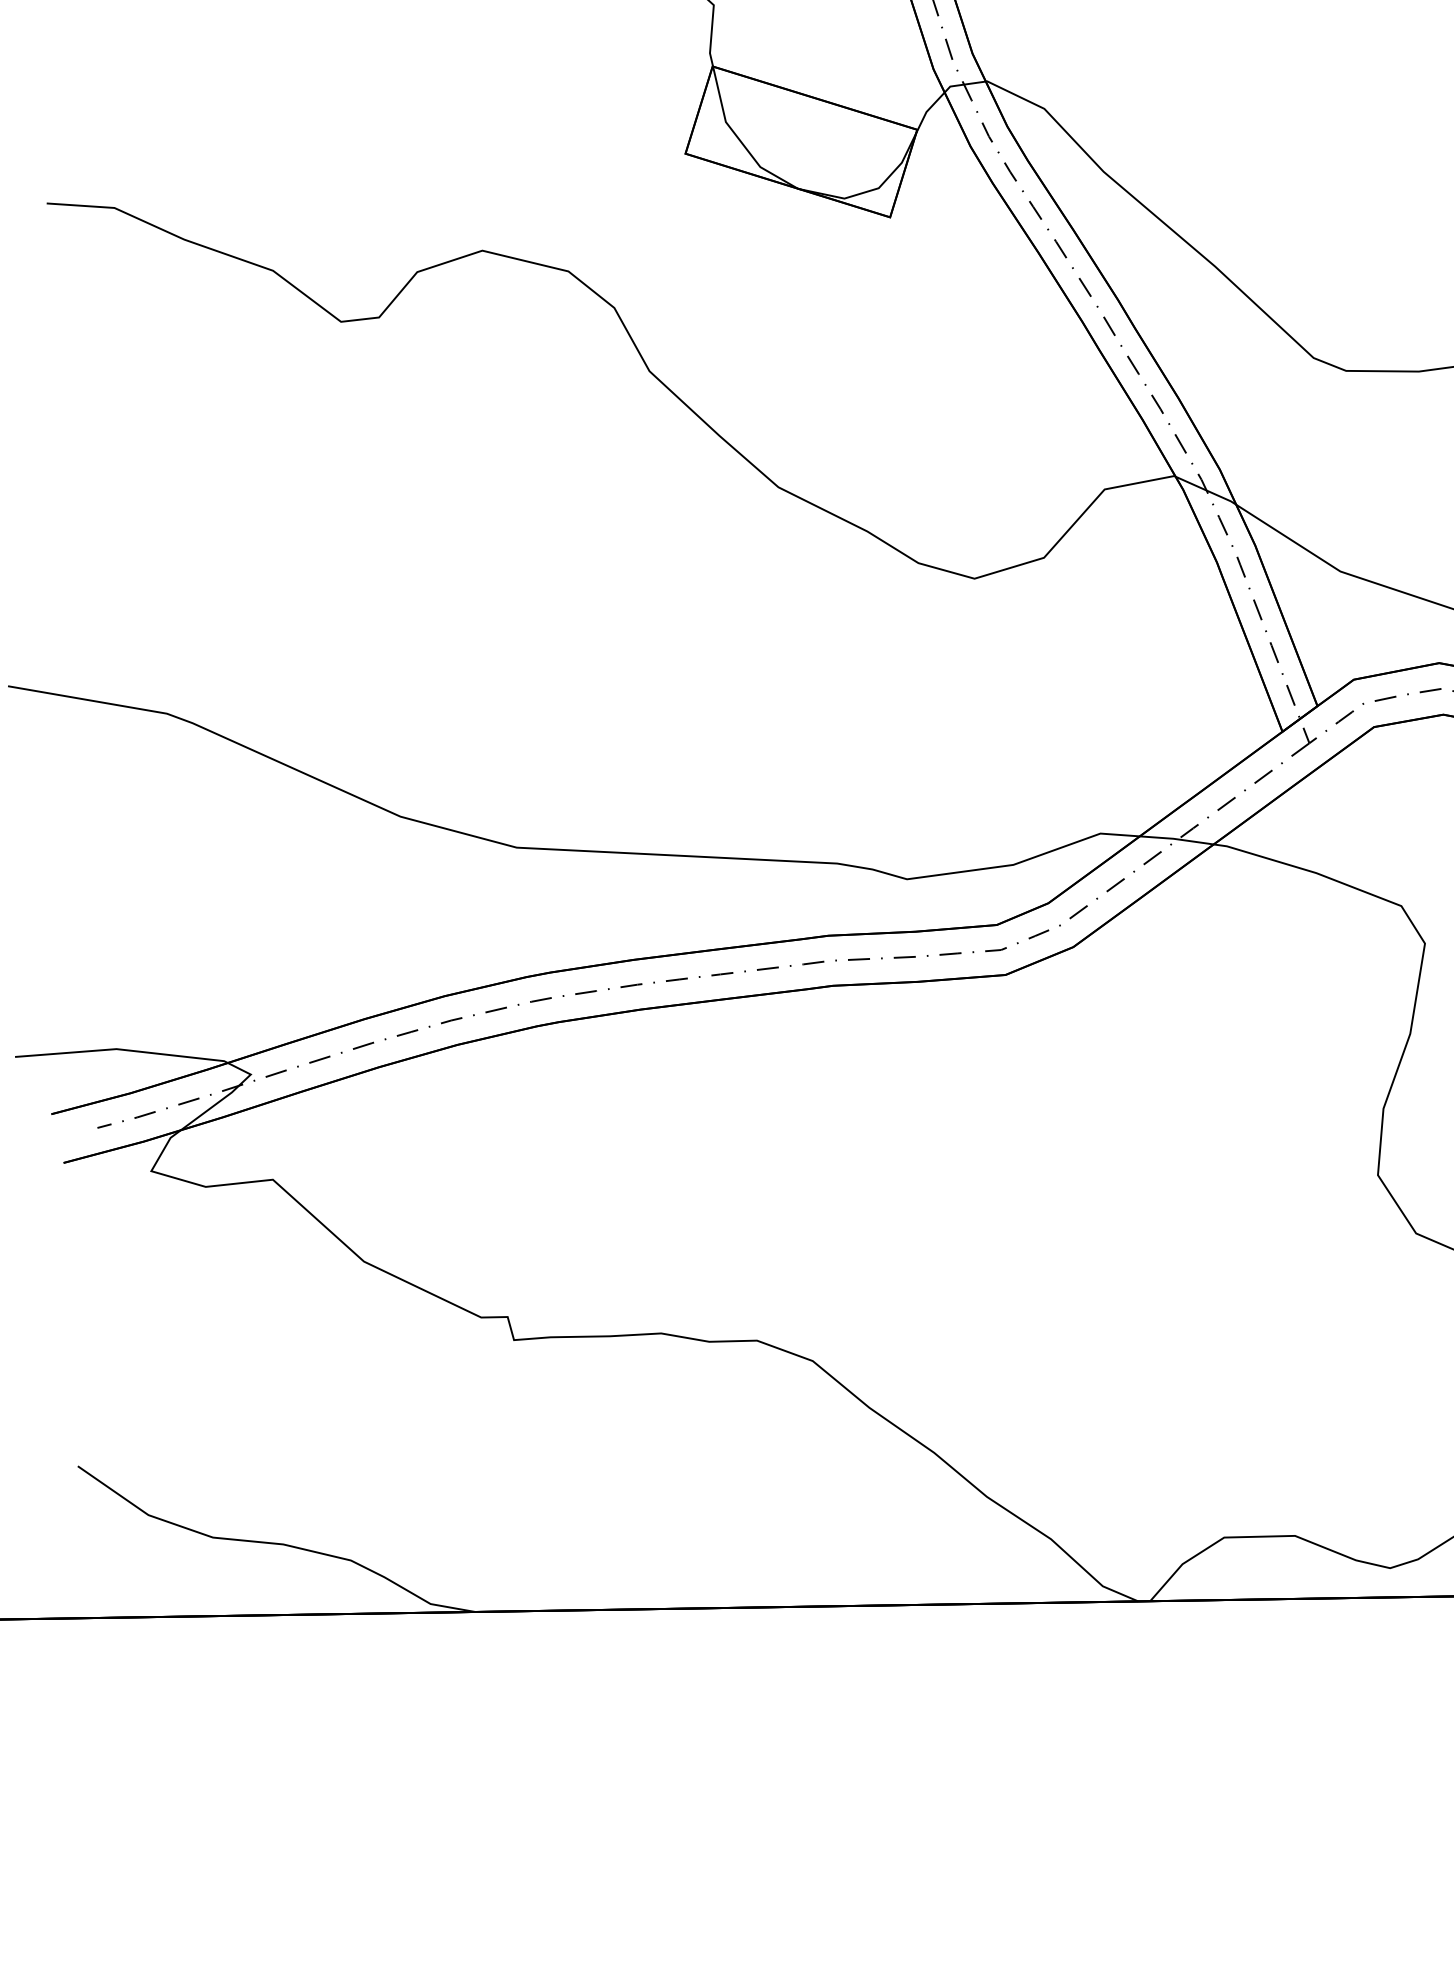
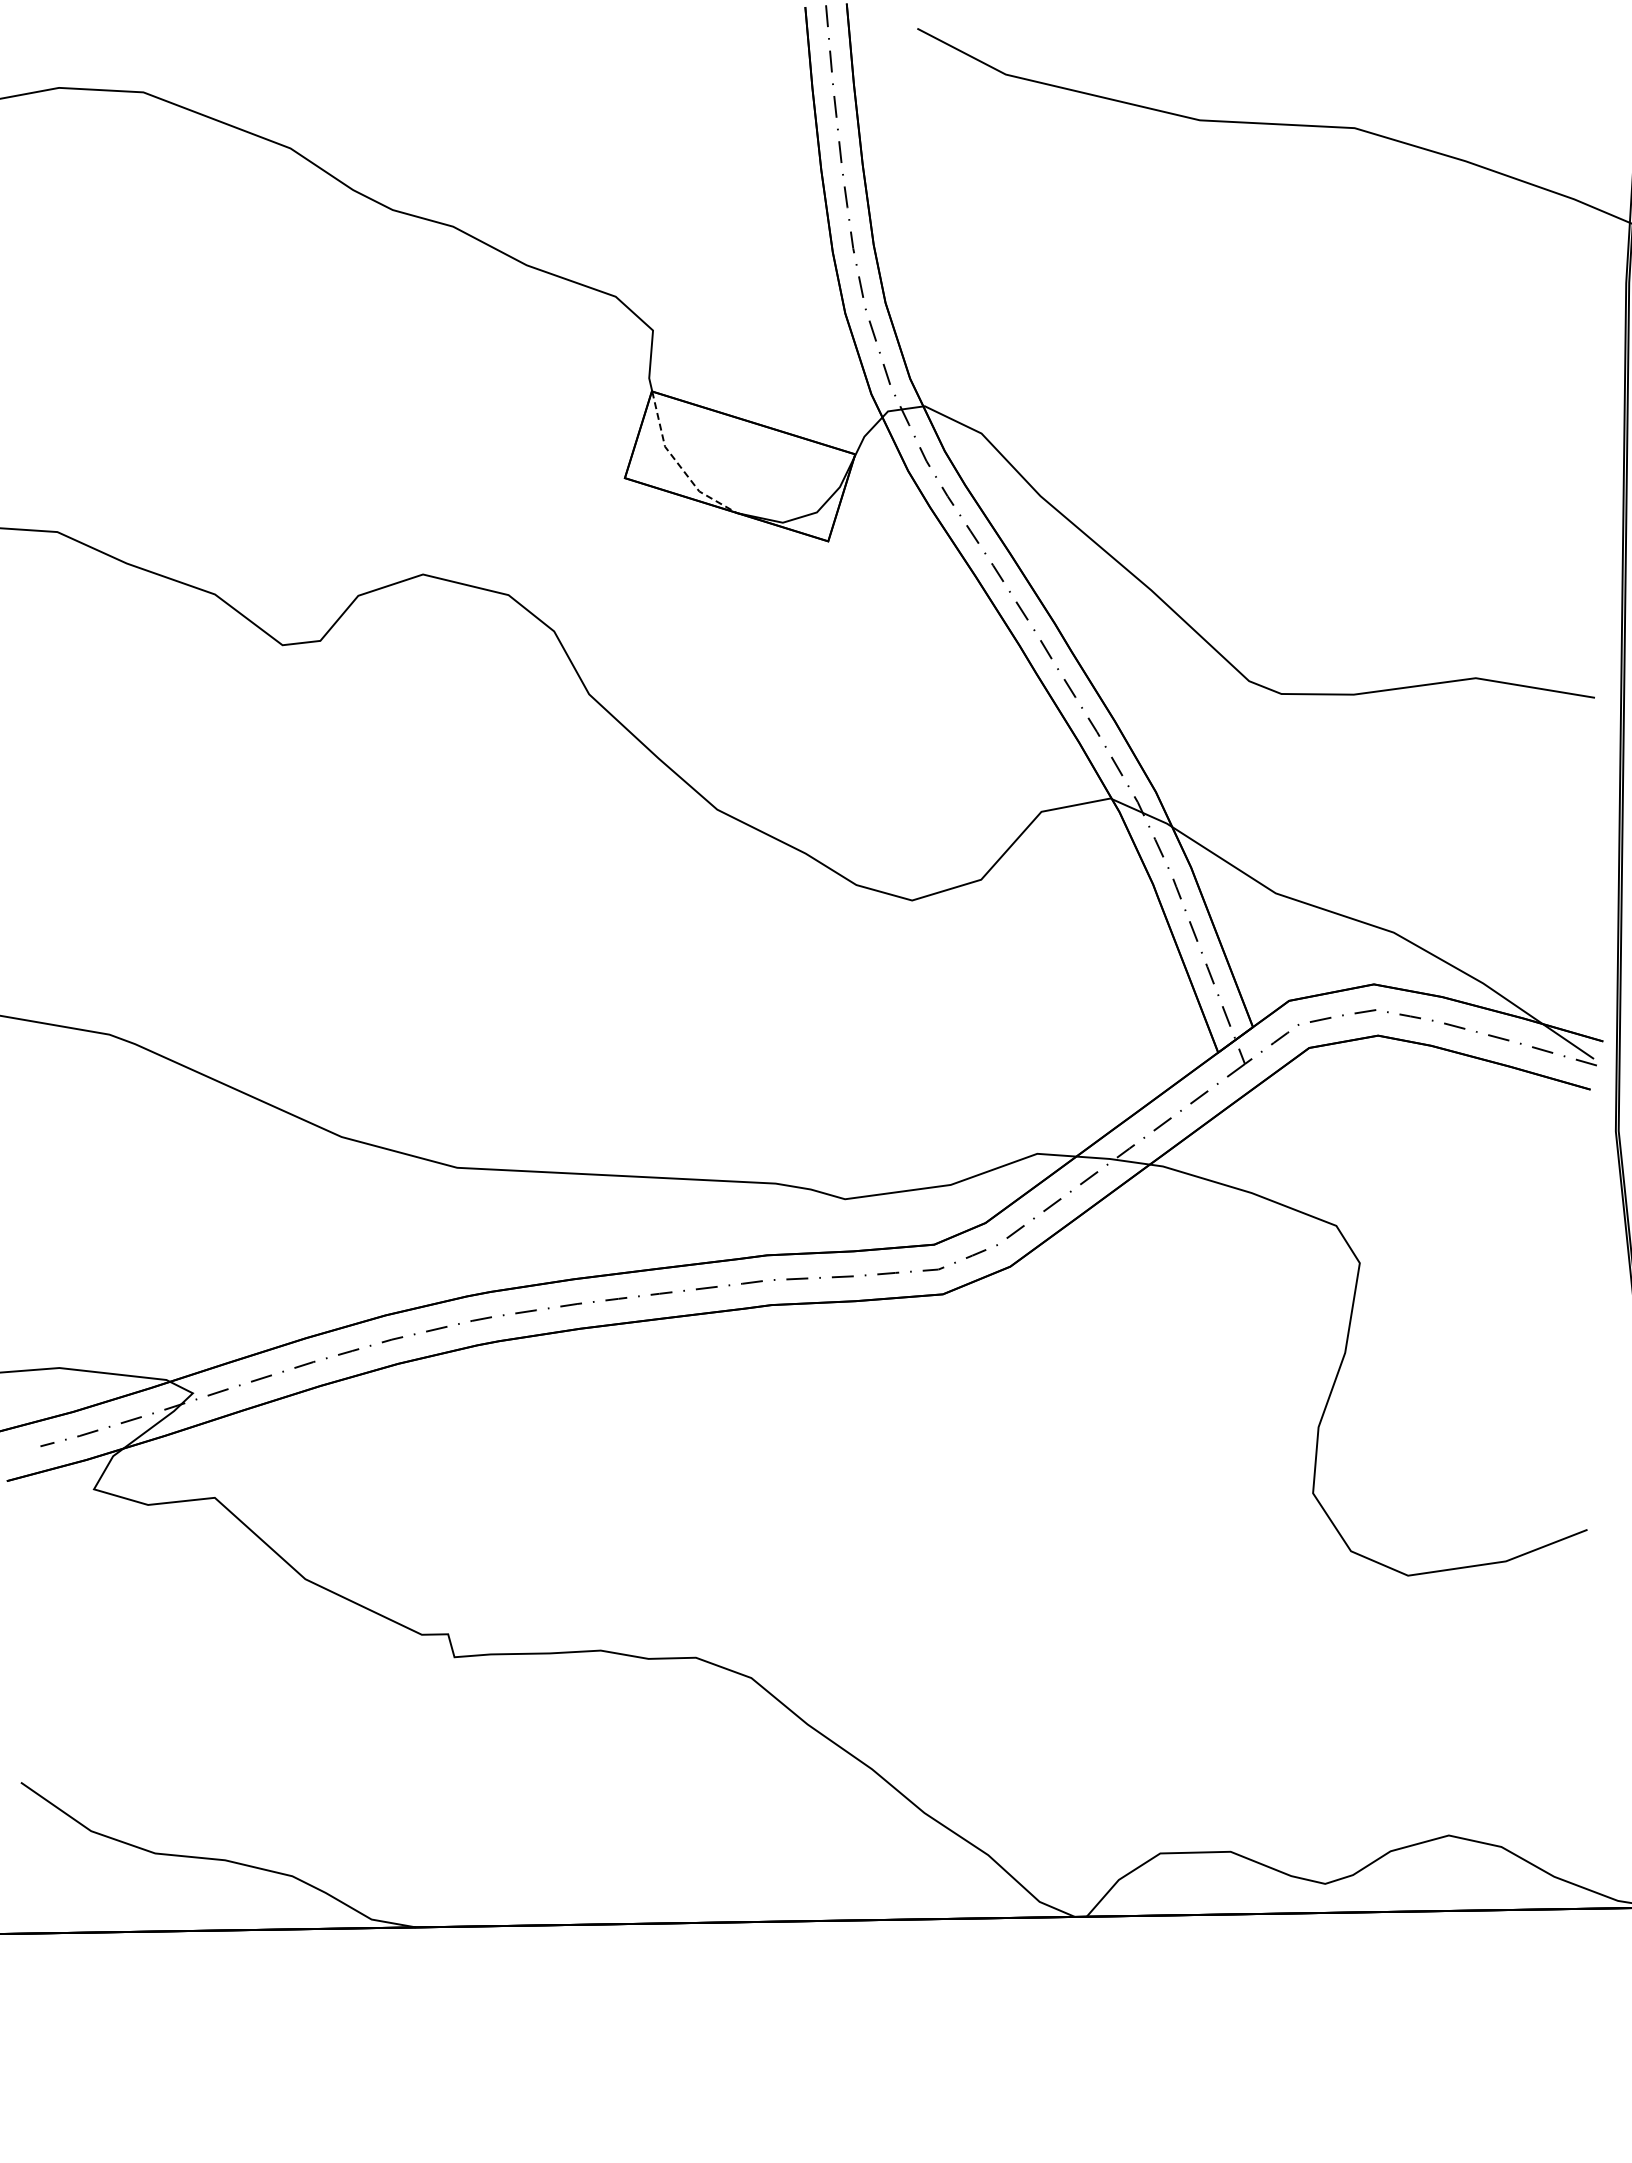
line: (739, 138) -> (678, 463), solid -> dashed

